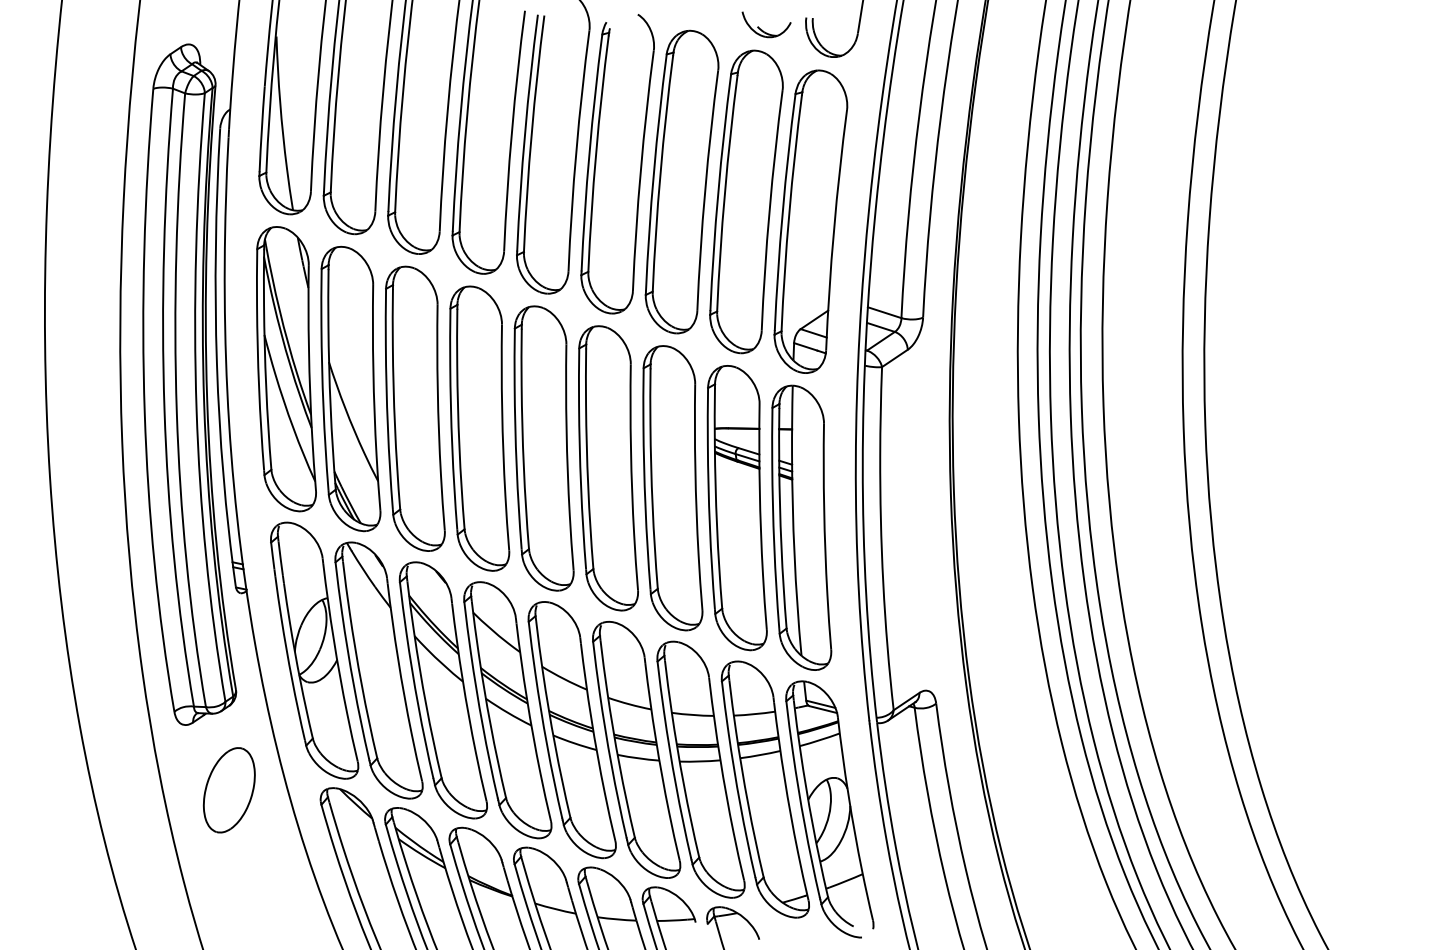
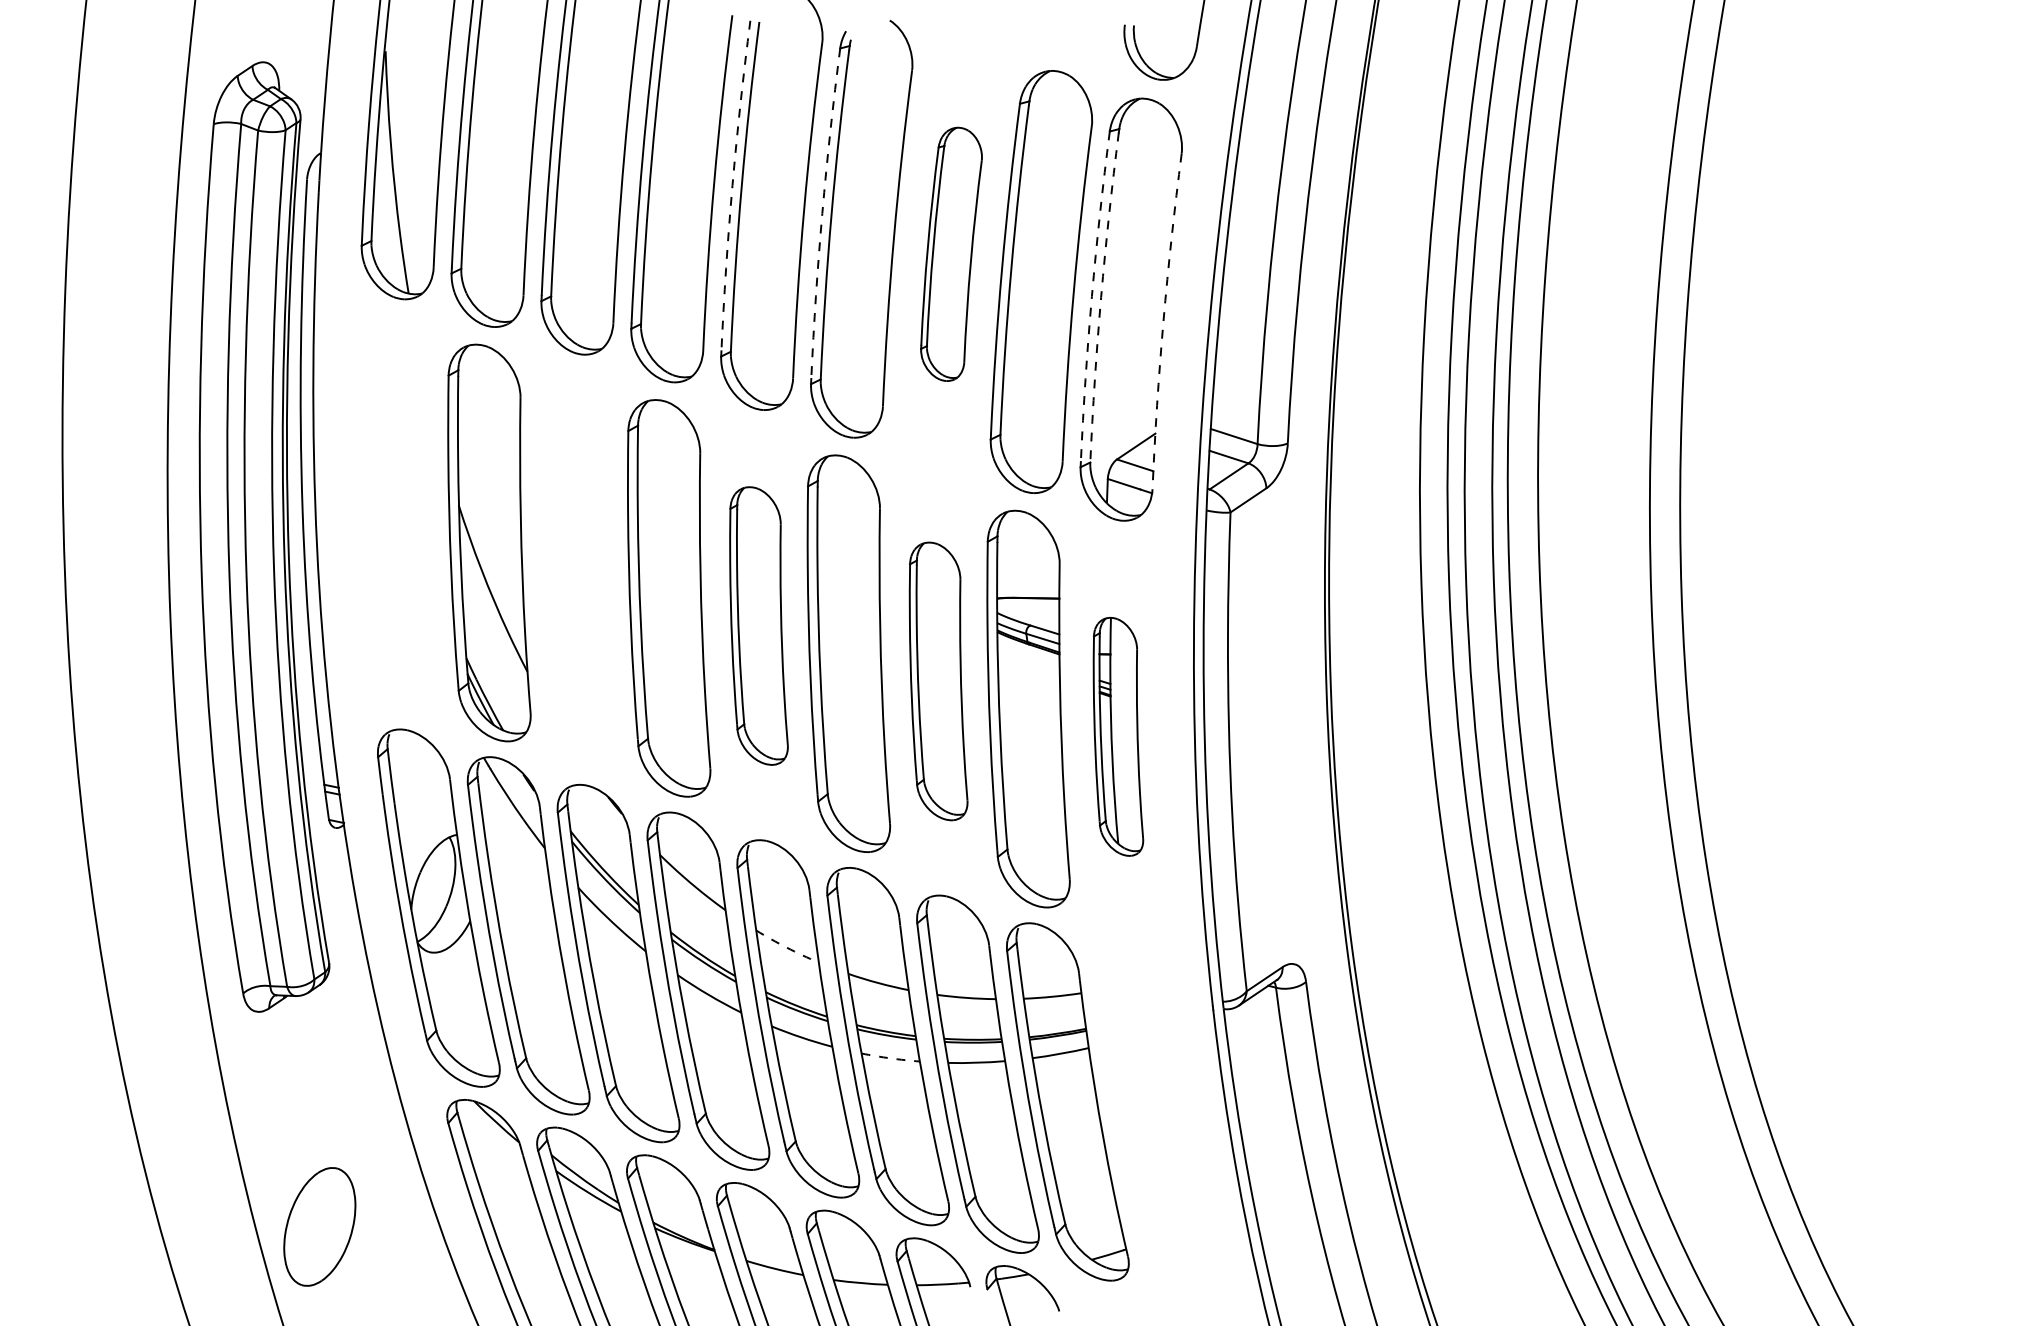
part: (763, 31) -> (1065, 43), removed
arc: (525, 132) -> (732, 185), solid -> dashed
arc: (589, 152) -> (822, 213), solid -> dashed
part: (682, 182) -> (951, 254), size x0.6
arc: (782, 212) -> (1091, 296), solid -> dashed
arc: (789, 213) -> (1101, 297), solid -> dashed
arc: (834, 230) -> (1163, 321), solid -> dashed
part: (286, 369) -> (399, 515), removed
part: (415, 408) -> (579, 570), removed
part: (543, 448) -> (758, 625), size x0.7
part: (672, 488) -> (938, 681), size x0.7
part: (801, 527) -> (1118, 736), size x0.6
arc: (563, 678) -> (786, 947), solid -> dashed
arc: (638, 758) -> (890, 1058), solid -> dashed
part: (229, 789) -> (319, 1226), moved
part: (829, 809) -> (1157, 1129), removed

